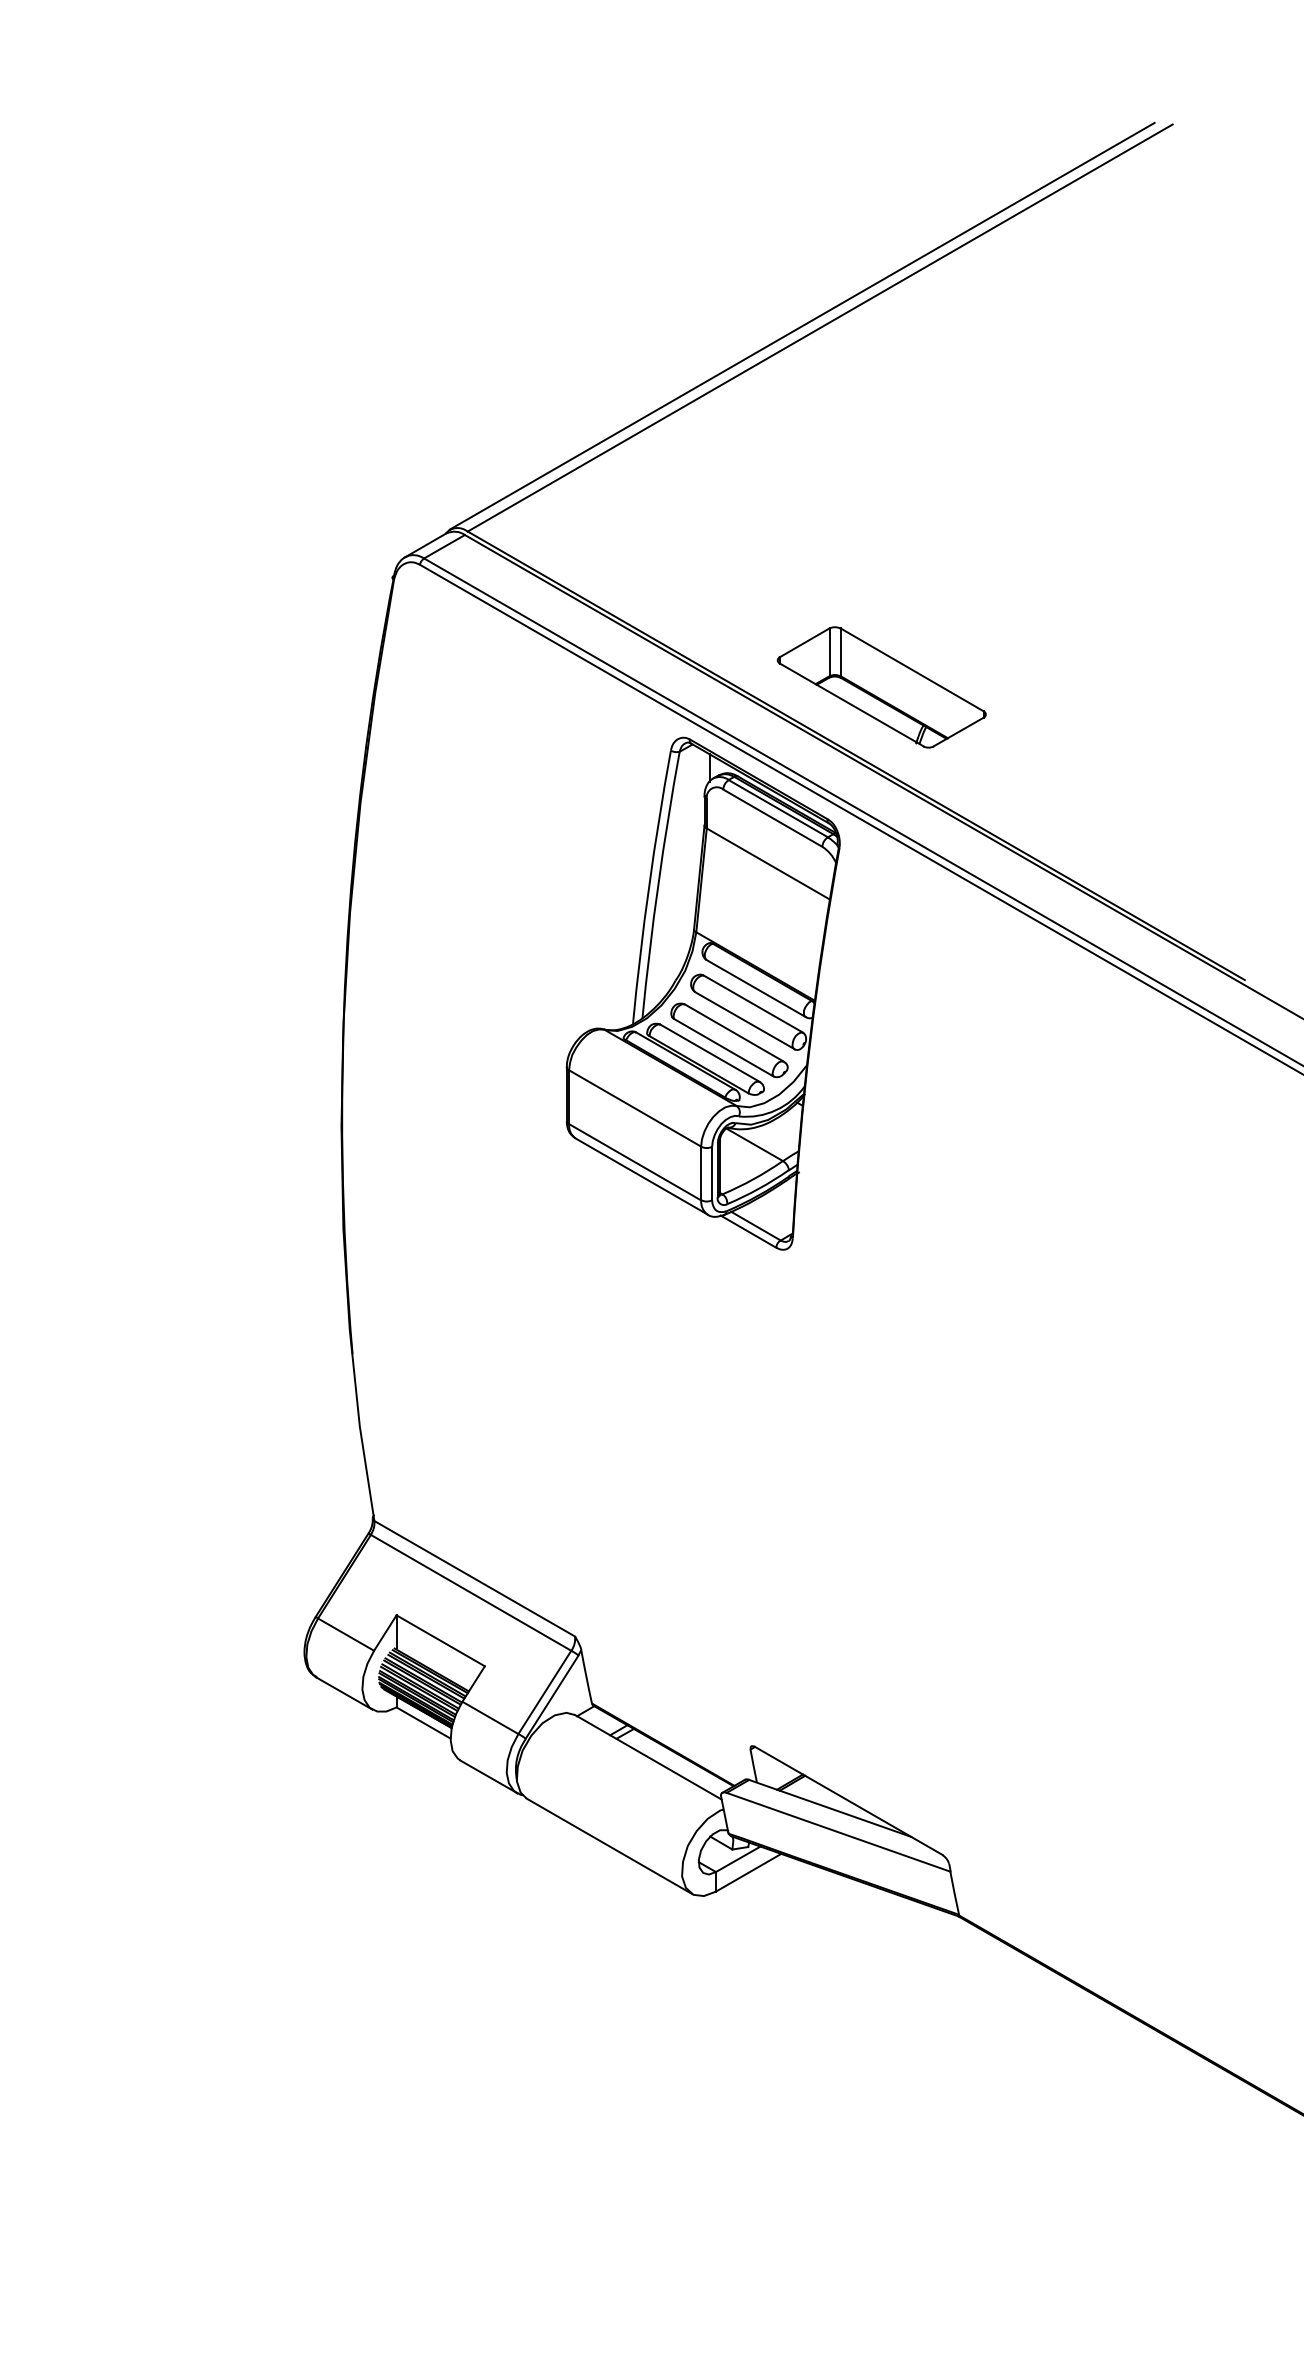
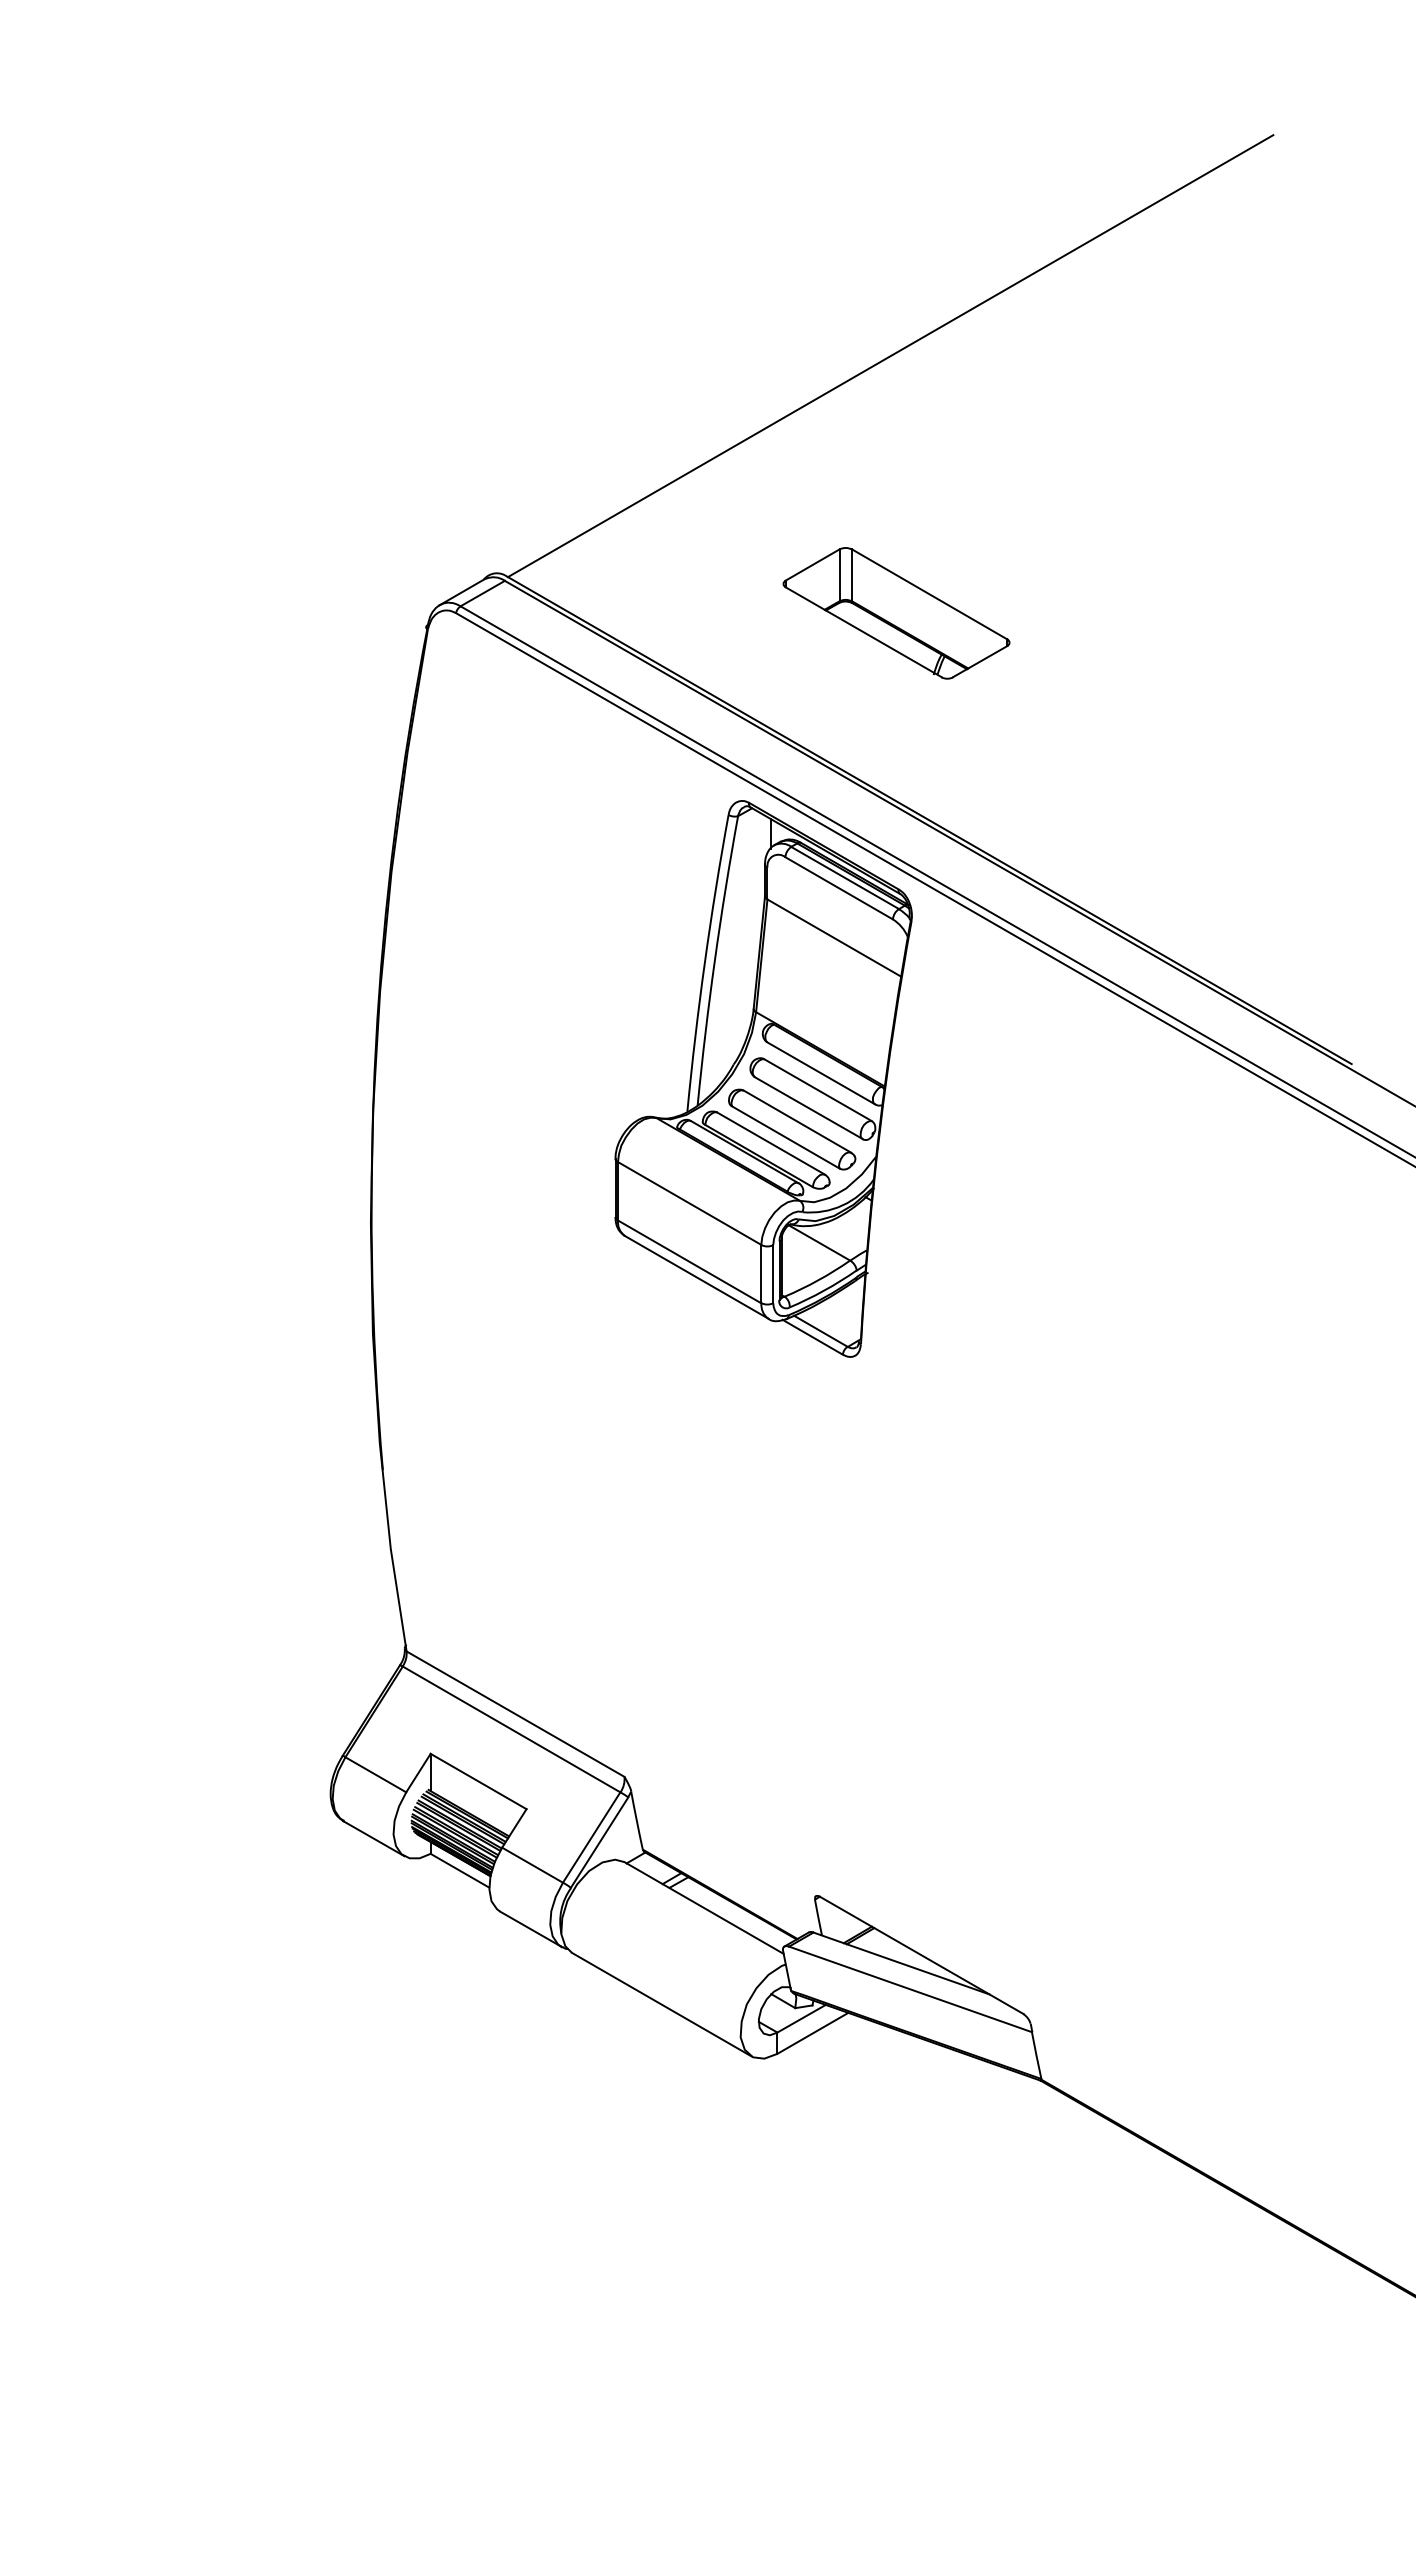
line: (801, 326) -> (870, 354), removed
part: (881, 687) -> (896, 613), moved

